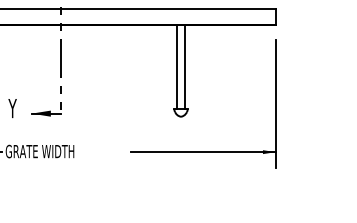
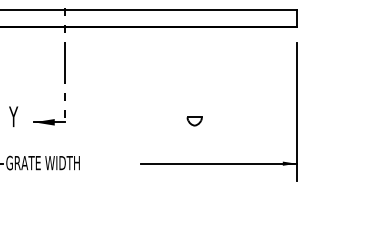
line: (177, 66) -> (190, 71), removed
line: (184, 66) -> (198, 71), removed

